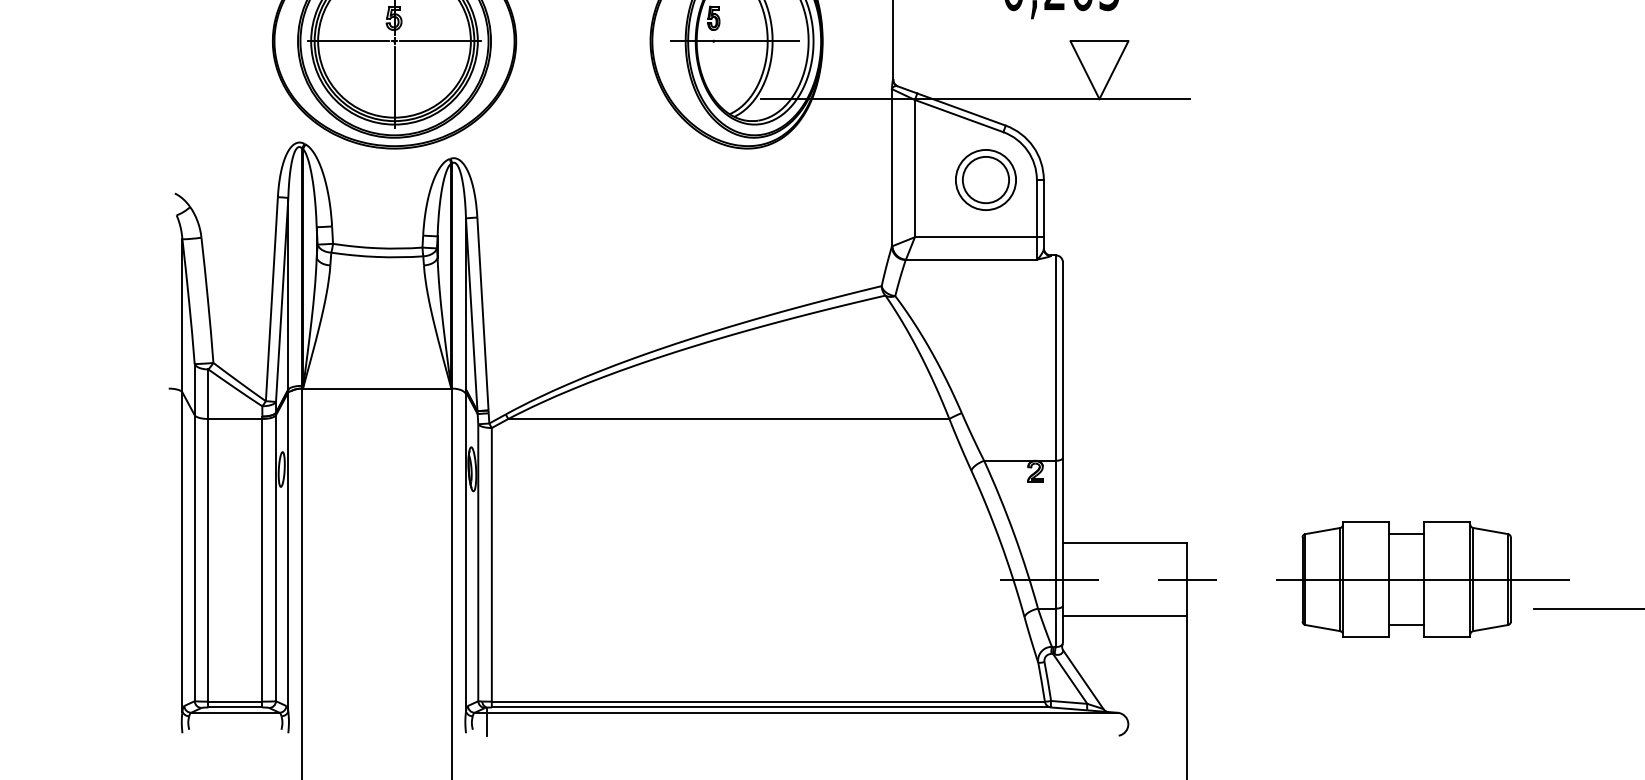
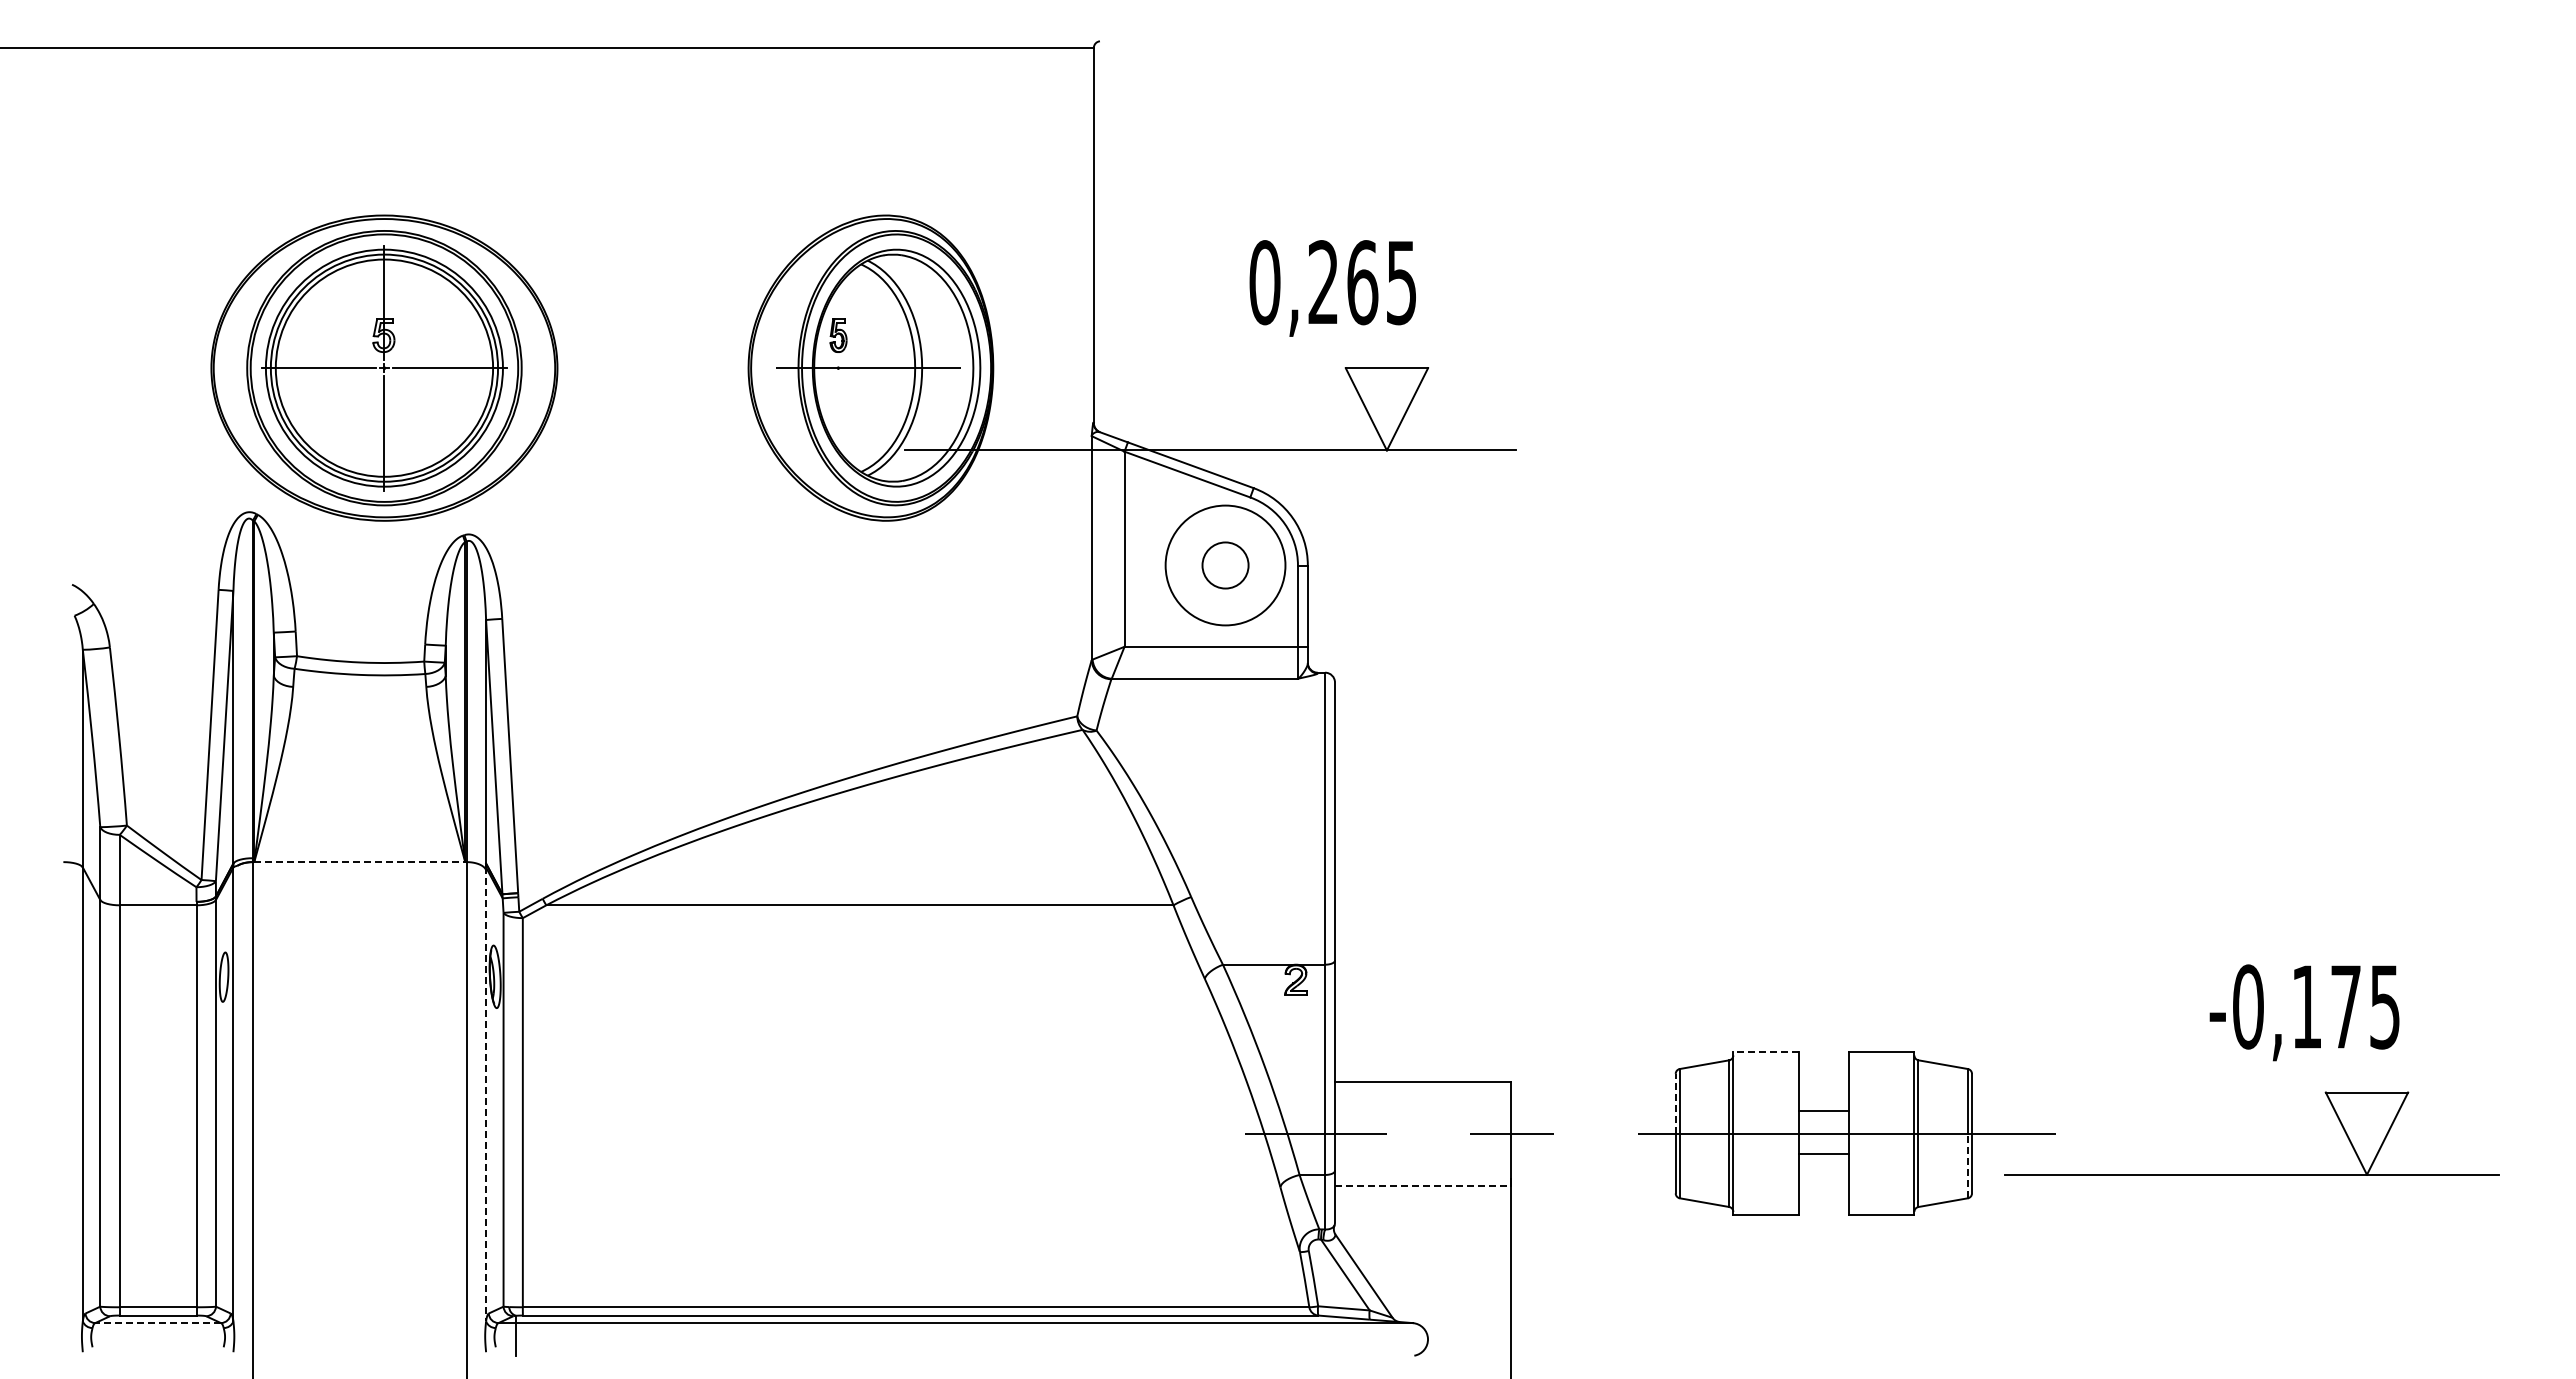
circle: (985, 180) -> (1225, 565), size x0.7
circle: (985, 180) -> (1225, 565), size x1.4
line: (377, 388) -> (360, 862), solid -> dashed
line: (1366, 522) -> (1766, 1052), solid -> dashed
line: (1406, 534) -> (1823, 1111), moved
line: (466, 552) -> (486, 1094), solid -> dashed
line: (1302, 558) -> (1675, 1103), solid -> dashed
line: (1507, 601) -> (1967, 1165), solid -> dashed
line: (1125, 616) -> (1423, 1185), solid -> dashed
line: (1406, 624) -> (1823, 1153), moved
line: (235, 713) -> (158, 1323), solid -> dashed

